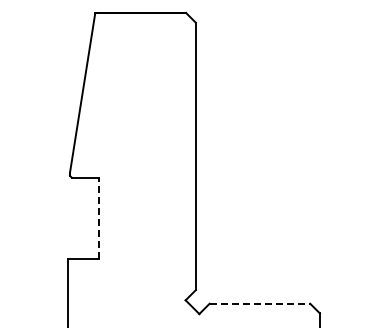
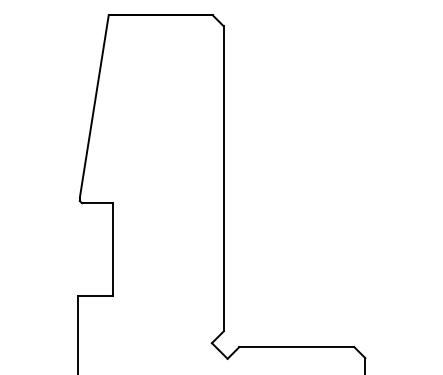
line: (99, 218) -> (113, 249), dashed -> solid
line: (260, 303) -> (297, 346), dashed -> solid

